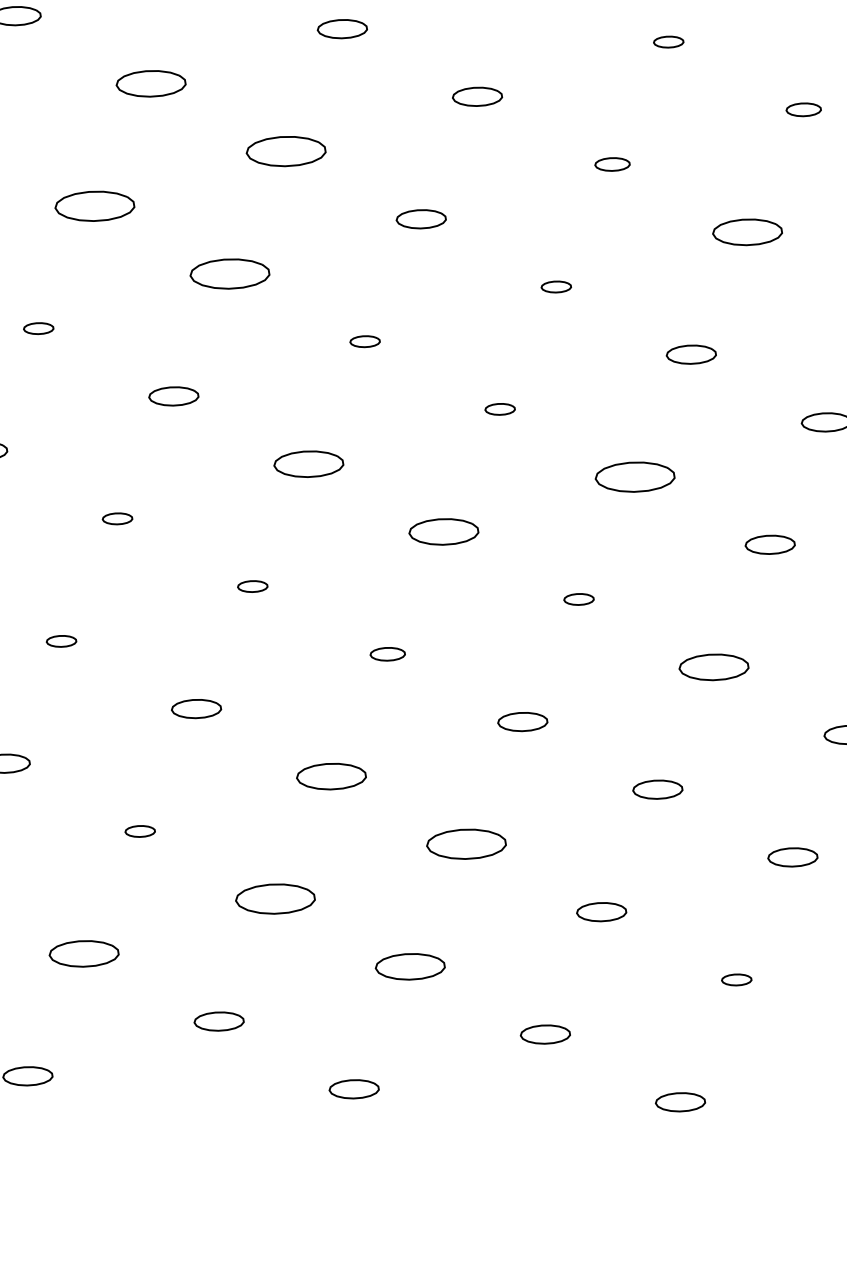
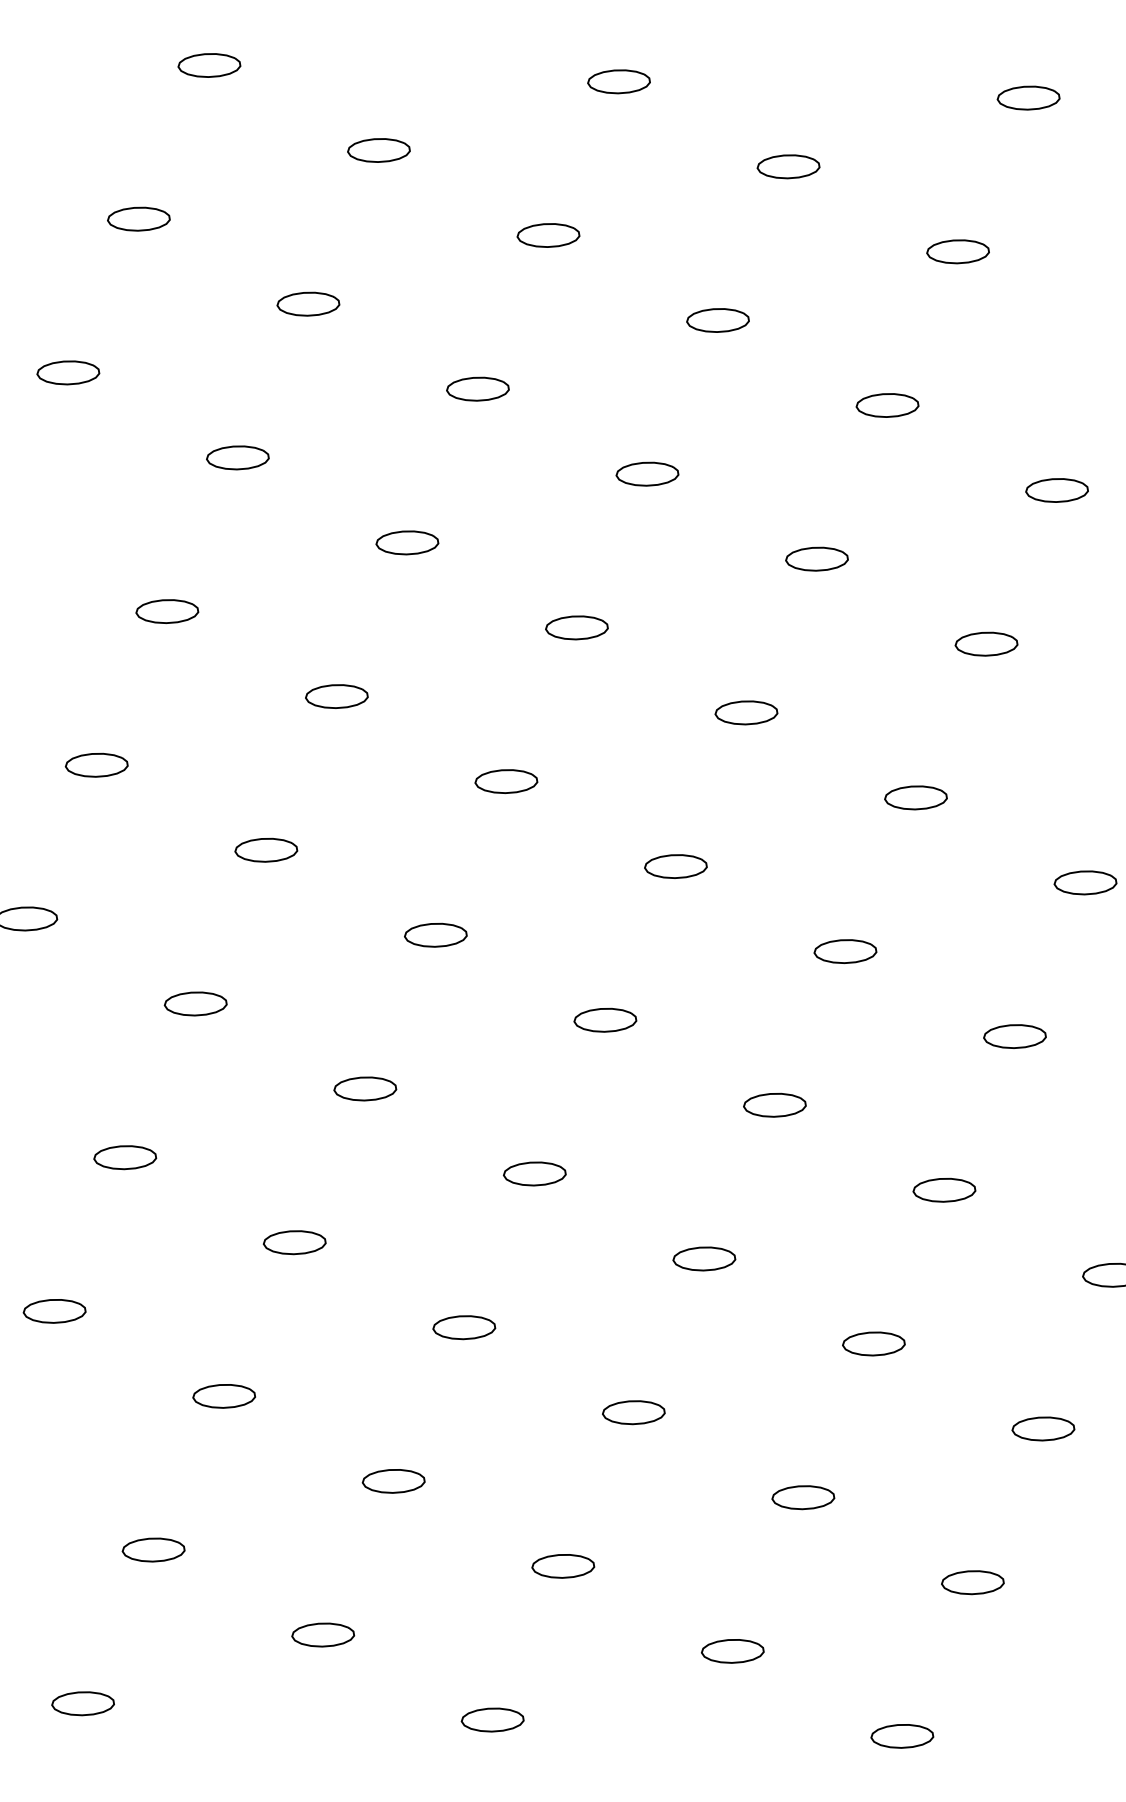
part: (668, 42) -> (887, 405), size x1.67
part: (150, 83) -> (237, 457), size x0.71
part: (803, 109) -> (1056, 490), size x1.43
part: (286, 151) -> (407, 542), size x0.62
part: (612, 164) -> (816, 558), size x1.43
part: (95, 206) -> (167, 611), size x0.62
part: (747, 231) -> (986, 643), size x0.71
part: (229, 273) -> (336, 696), size x0.62
part: (556, 286) -> (746, 712), size x1.67
part: (38, 328) -> (96, 764), size x1.67
part: (365, 341) -> (506, 781), size x1.67
part: (499, 409) -> (675, 866), size x1.67
part: (308, 463) -> (435, 934), size x0.71
part: (635, 477) -> (845, 951), size x0.62
part: (117, 518) -> (195, 1003), size x1.67
part: (444, 531) -> (605, 1019), size x0.71
part: (252, 586) -> (365, 1088), size x1.67
part: (578, 598) -> (774, 1104), size x1.67
part: (61, 641) -> (125, 1157), size x1.67
part: (387, 653) -> (534, 1173), size x1.43
part: (714, 666) -> (944, 1189), size x0.71
part: (331, 776) -> (464, 1327), size x0.71
part: (139, 831) -> (223, 1396), size x1.67
part: (466, 844) -> (633, 1412), size x0.62
part: (275, 899) -> (393, 1481), size x0.62
part: (83, 953) -> (153, 1549), size x0.71
part: (410, 966) -> (563, 1566), size x0.71
part: (736, 979) -> (972, 1582), size x1.67

